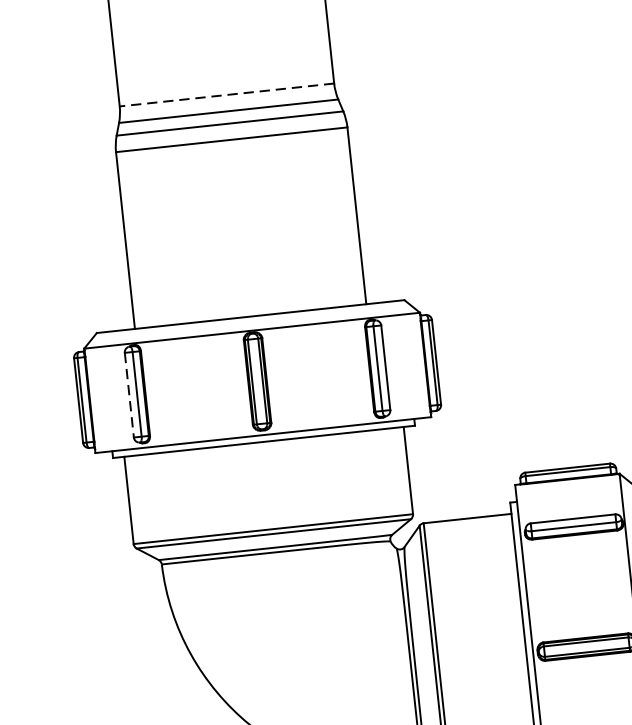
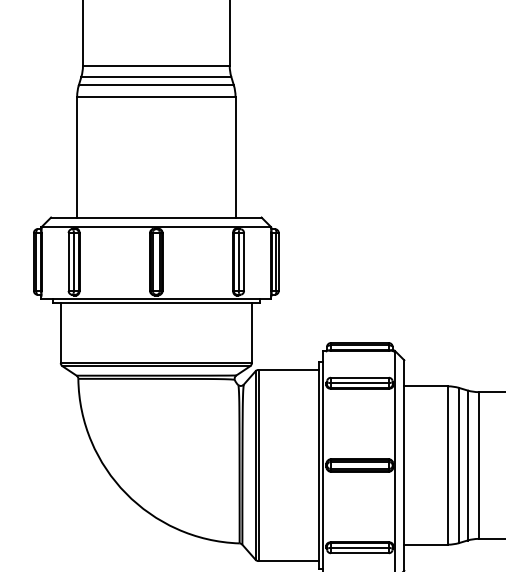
line: (225, 94) -> (155, 65), dashed -> solid
line: (129, 394) -> (68, 261), dashed -> solid

